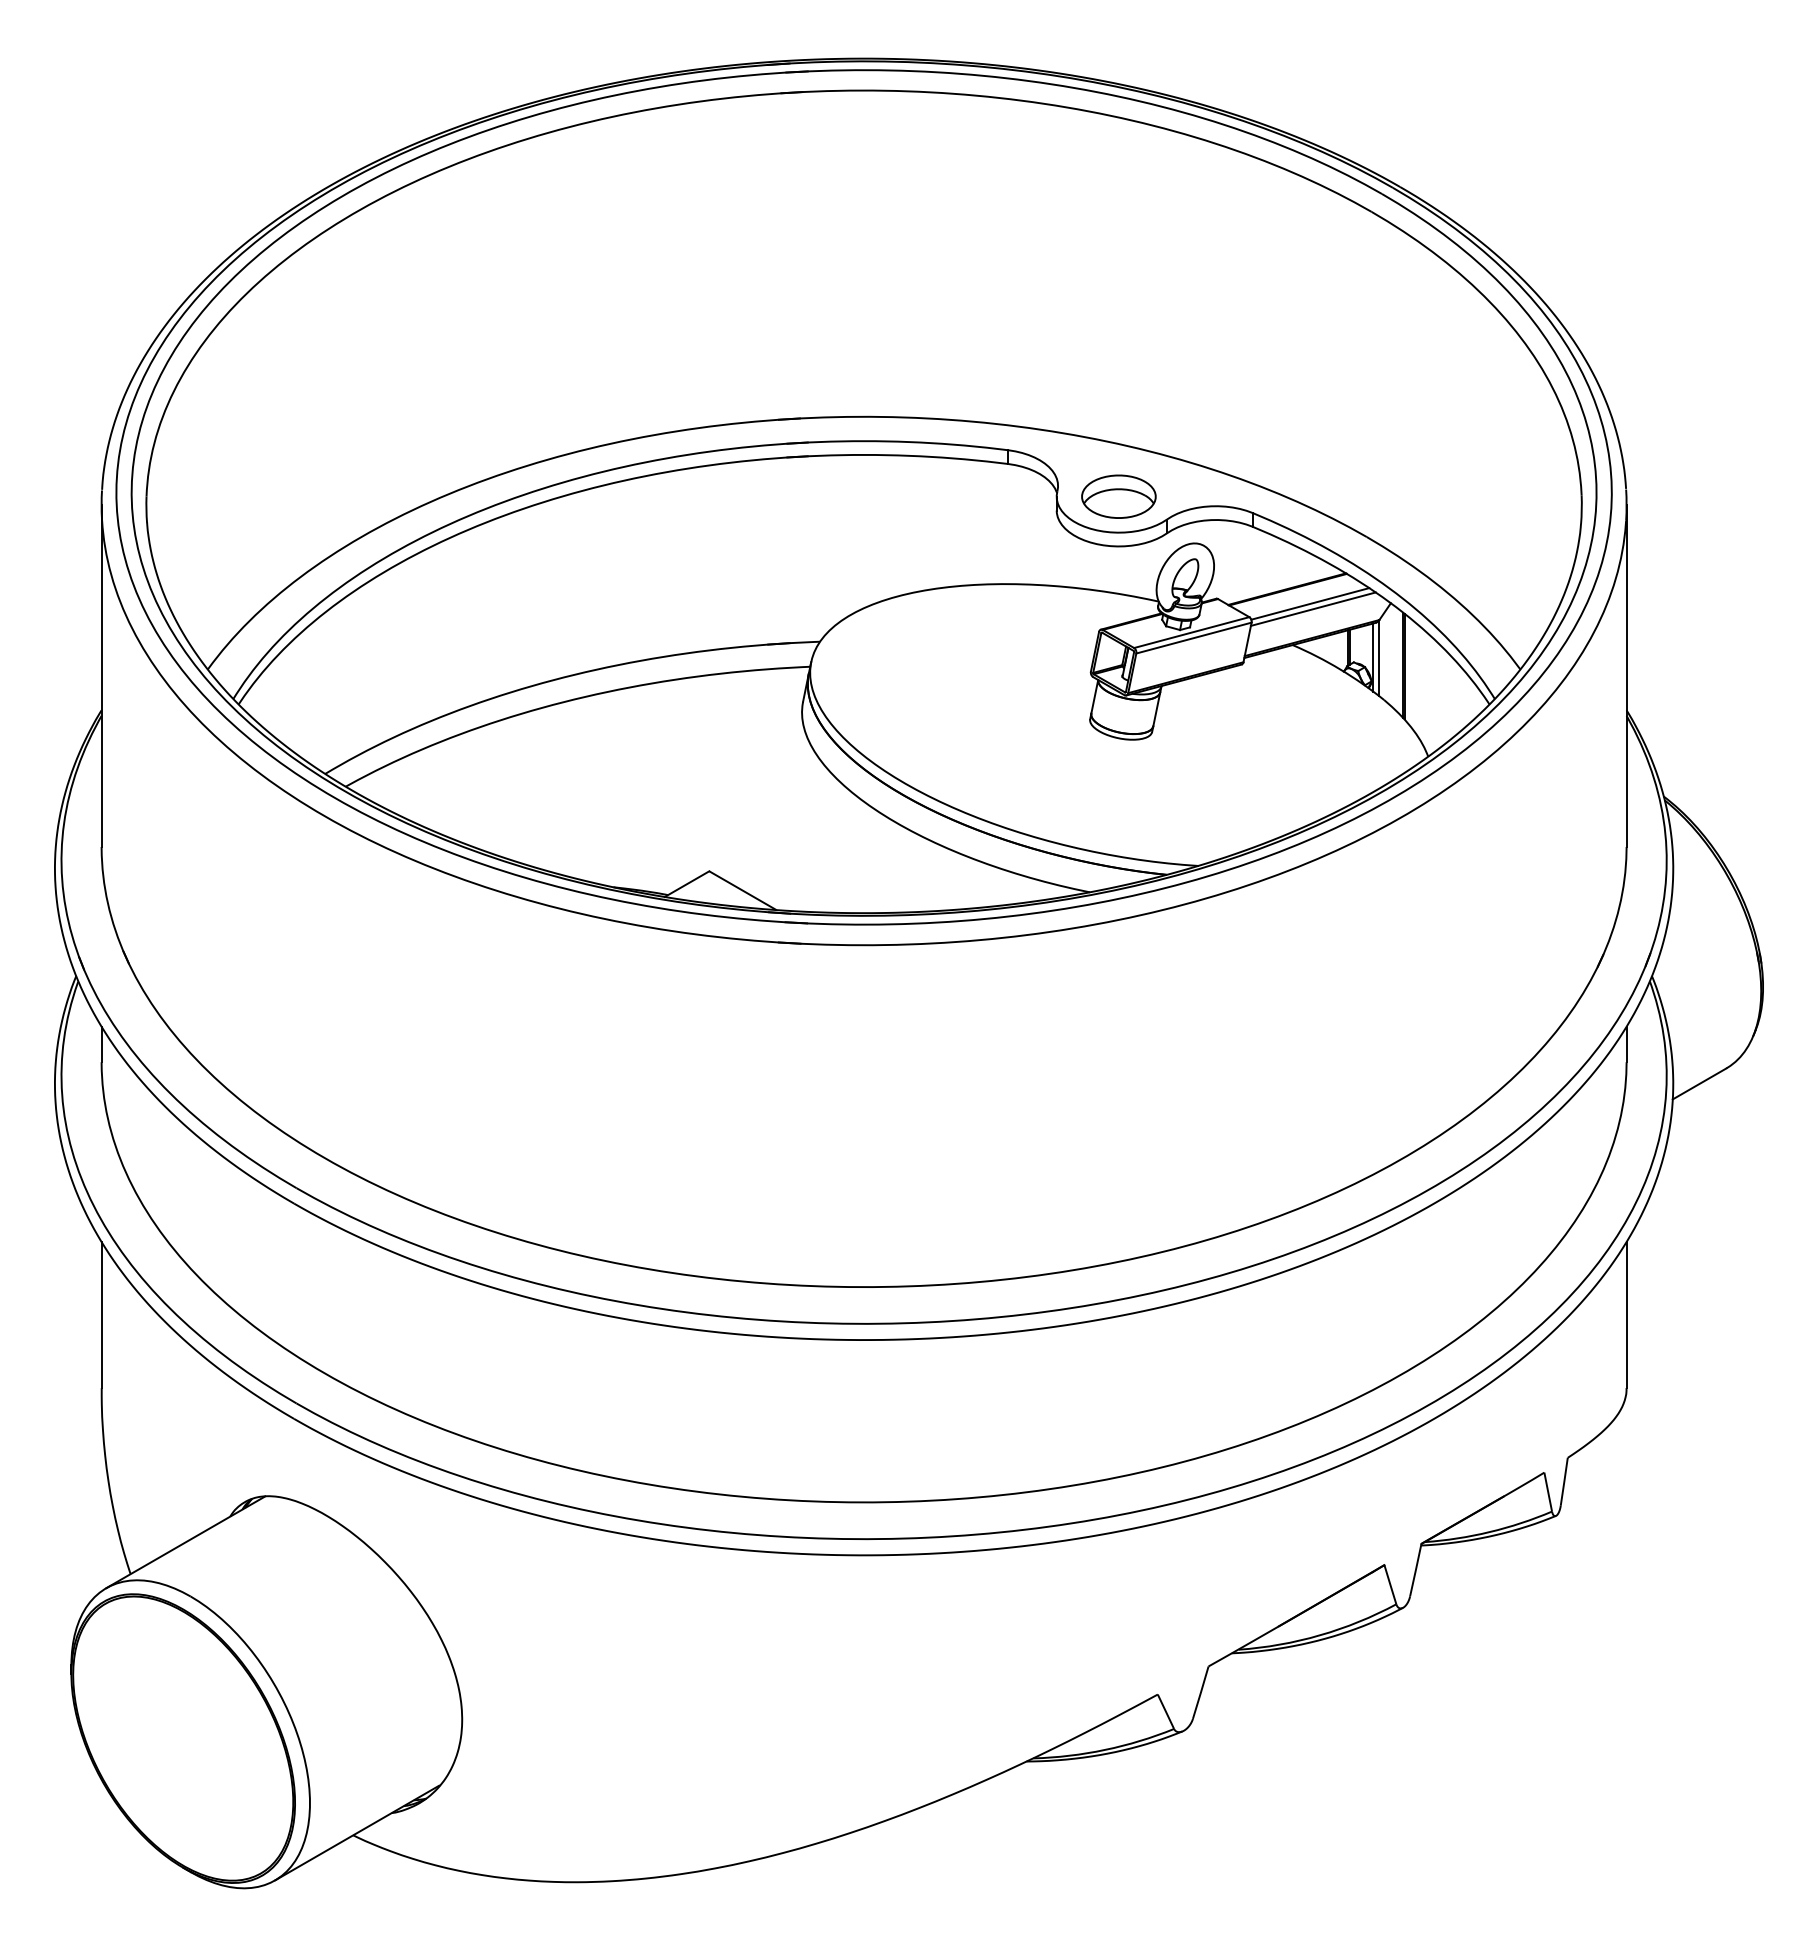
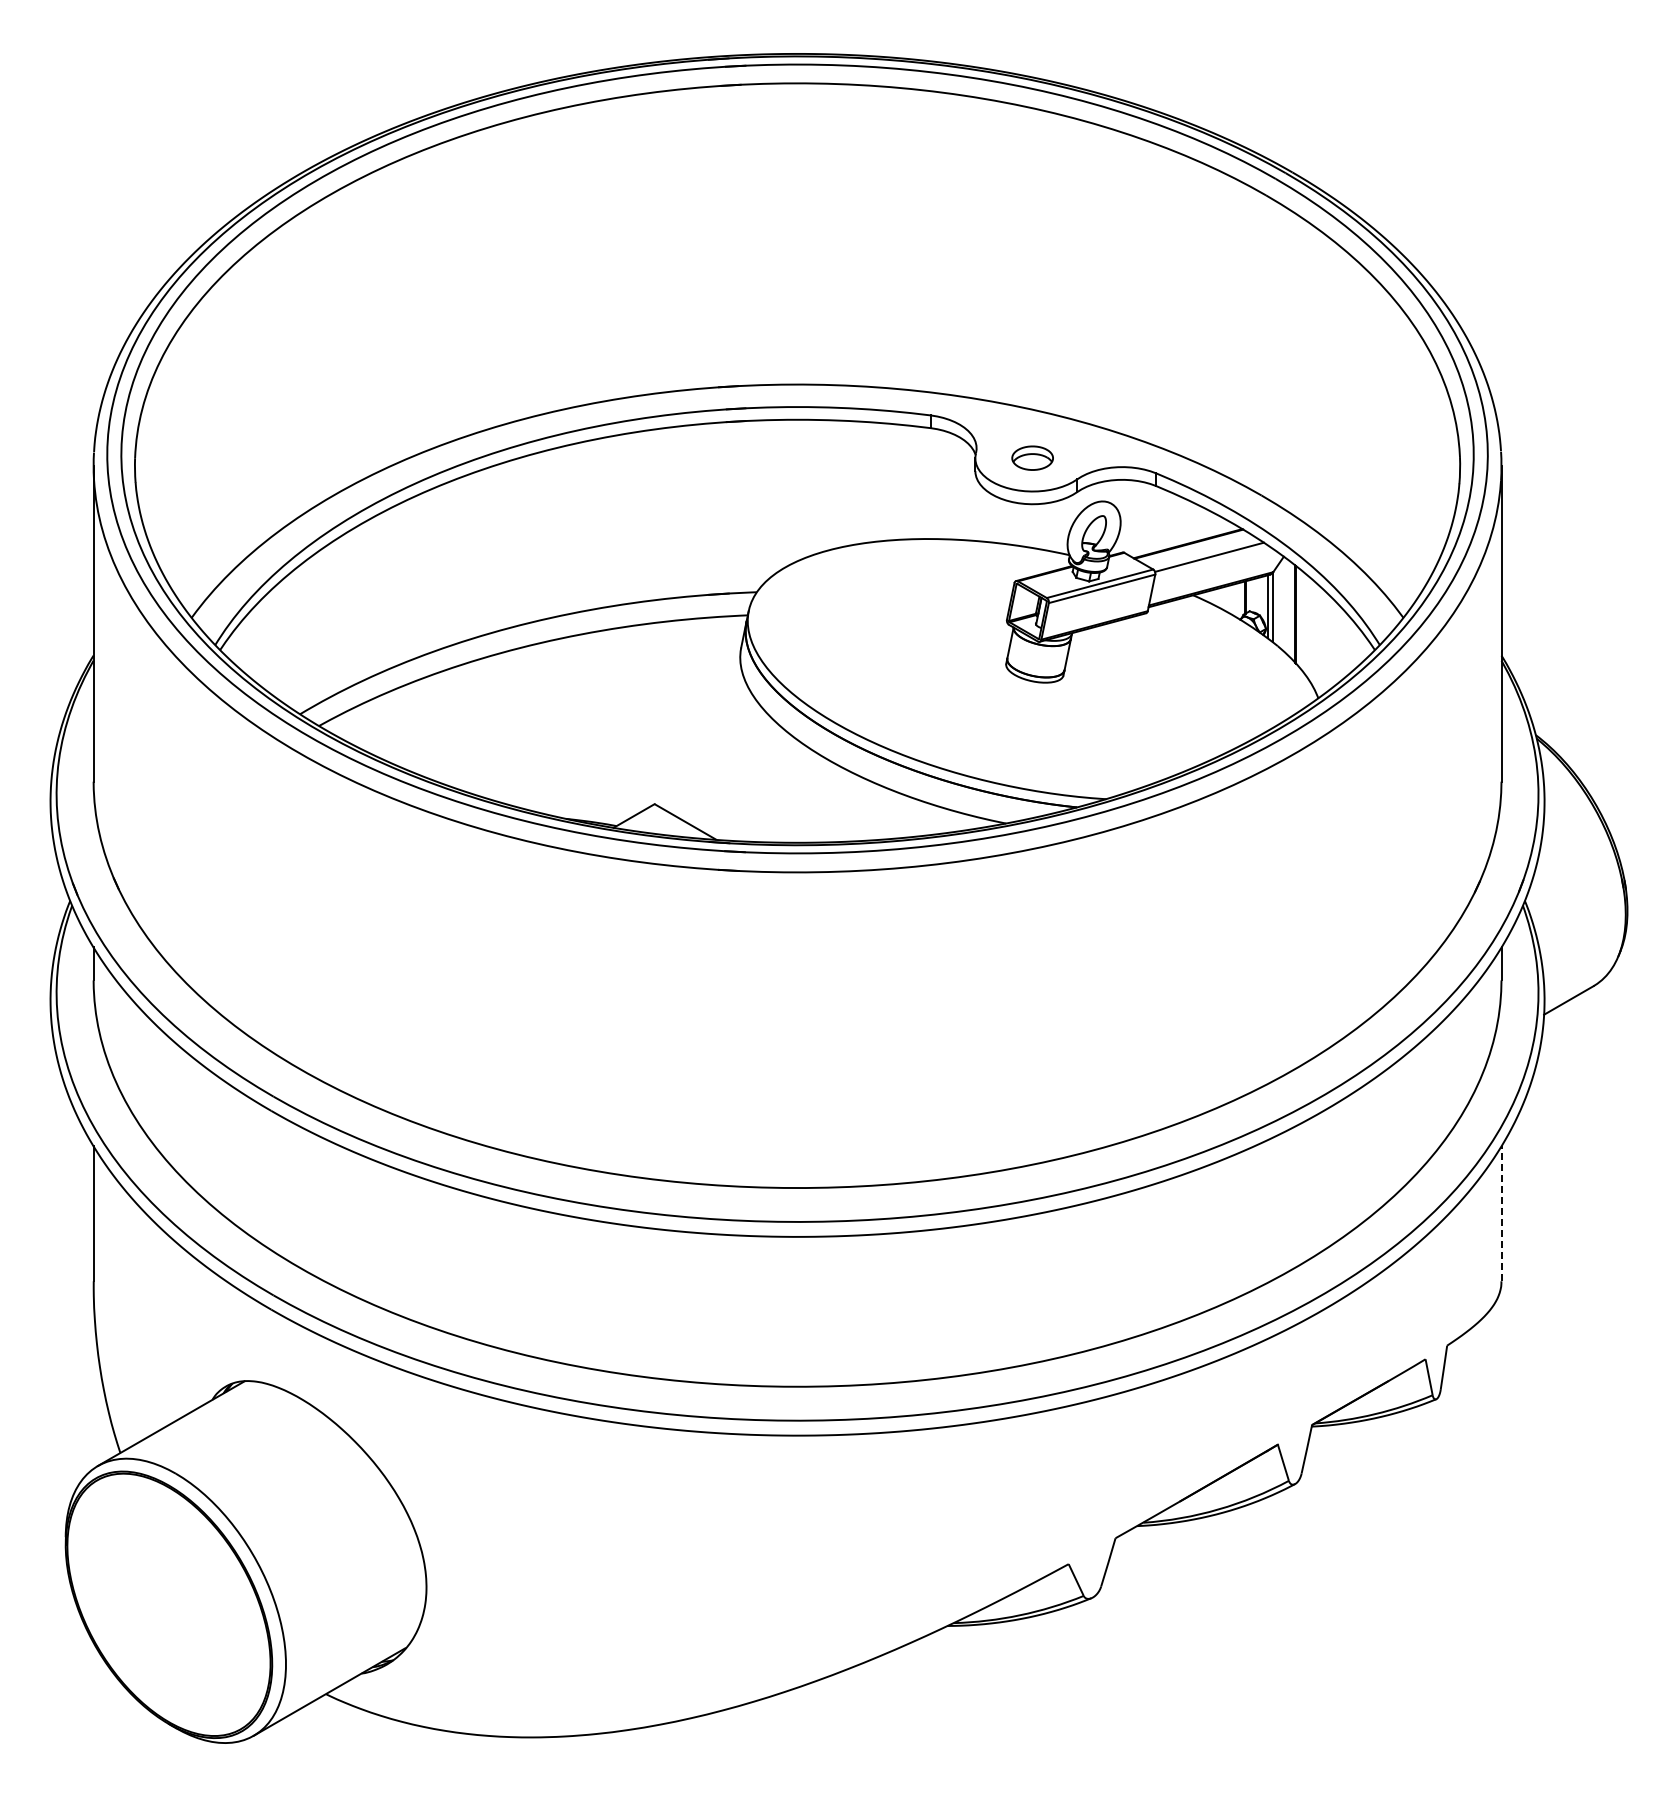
part: (1118, 495) -> (1032, 457), size x0.6
line: (1312, 608) -> (1211, 561), removed
line: (1626, 1314) -> (1501, 1213), solid -> dashed

